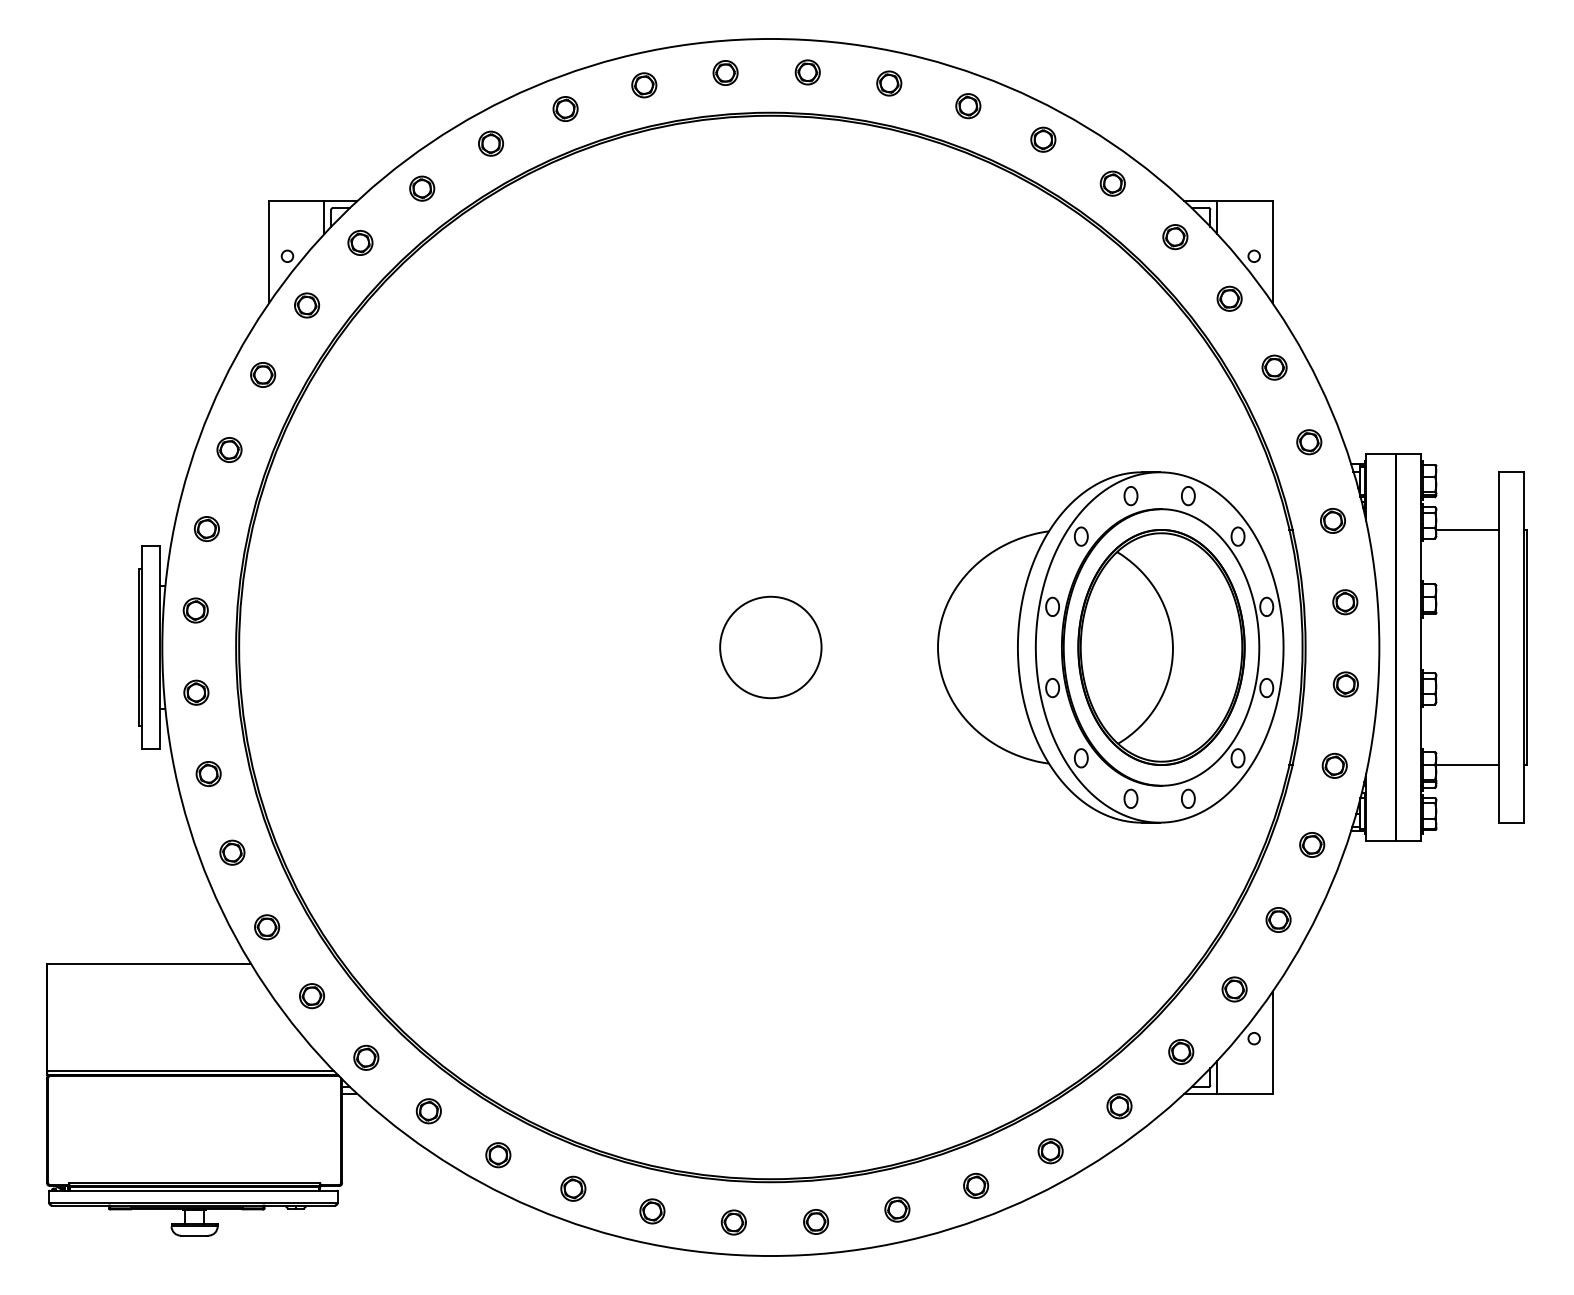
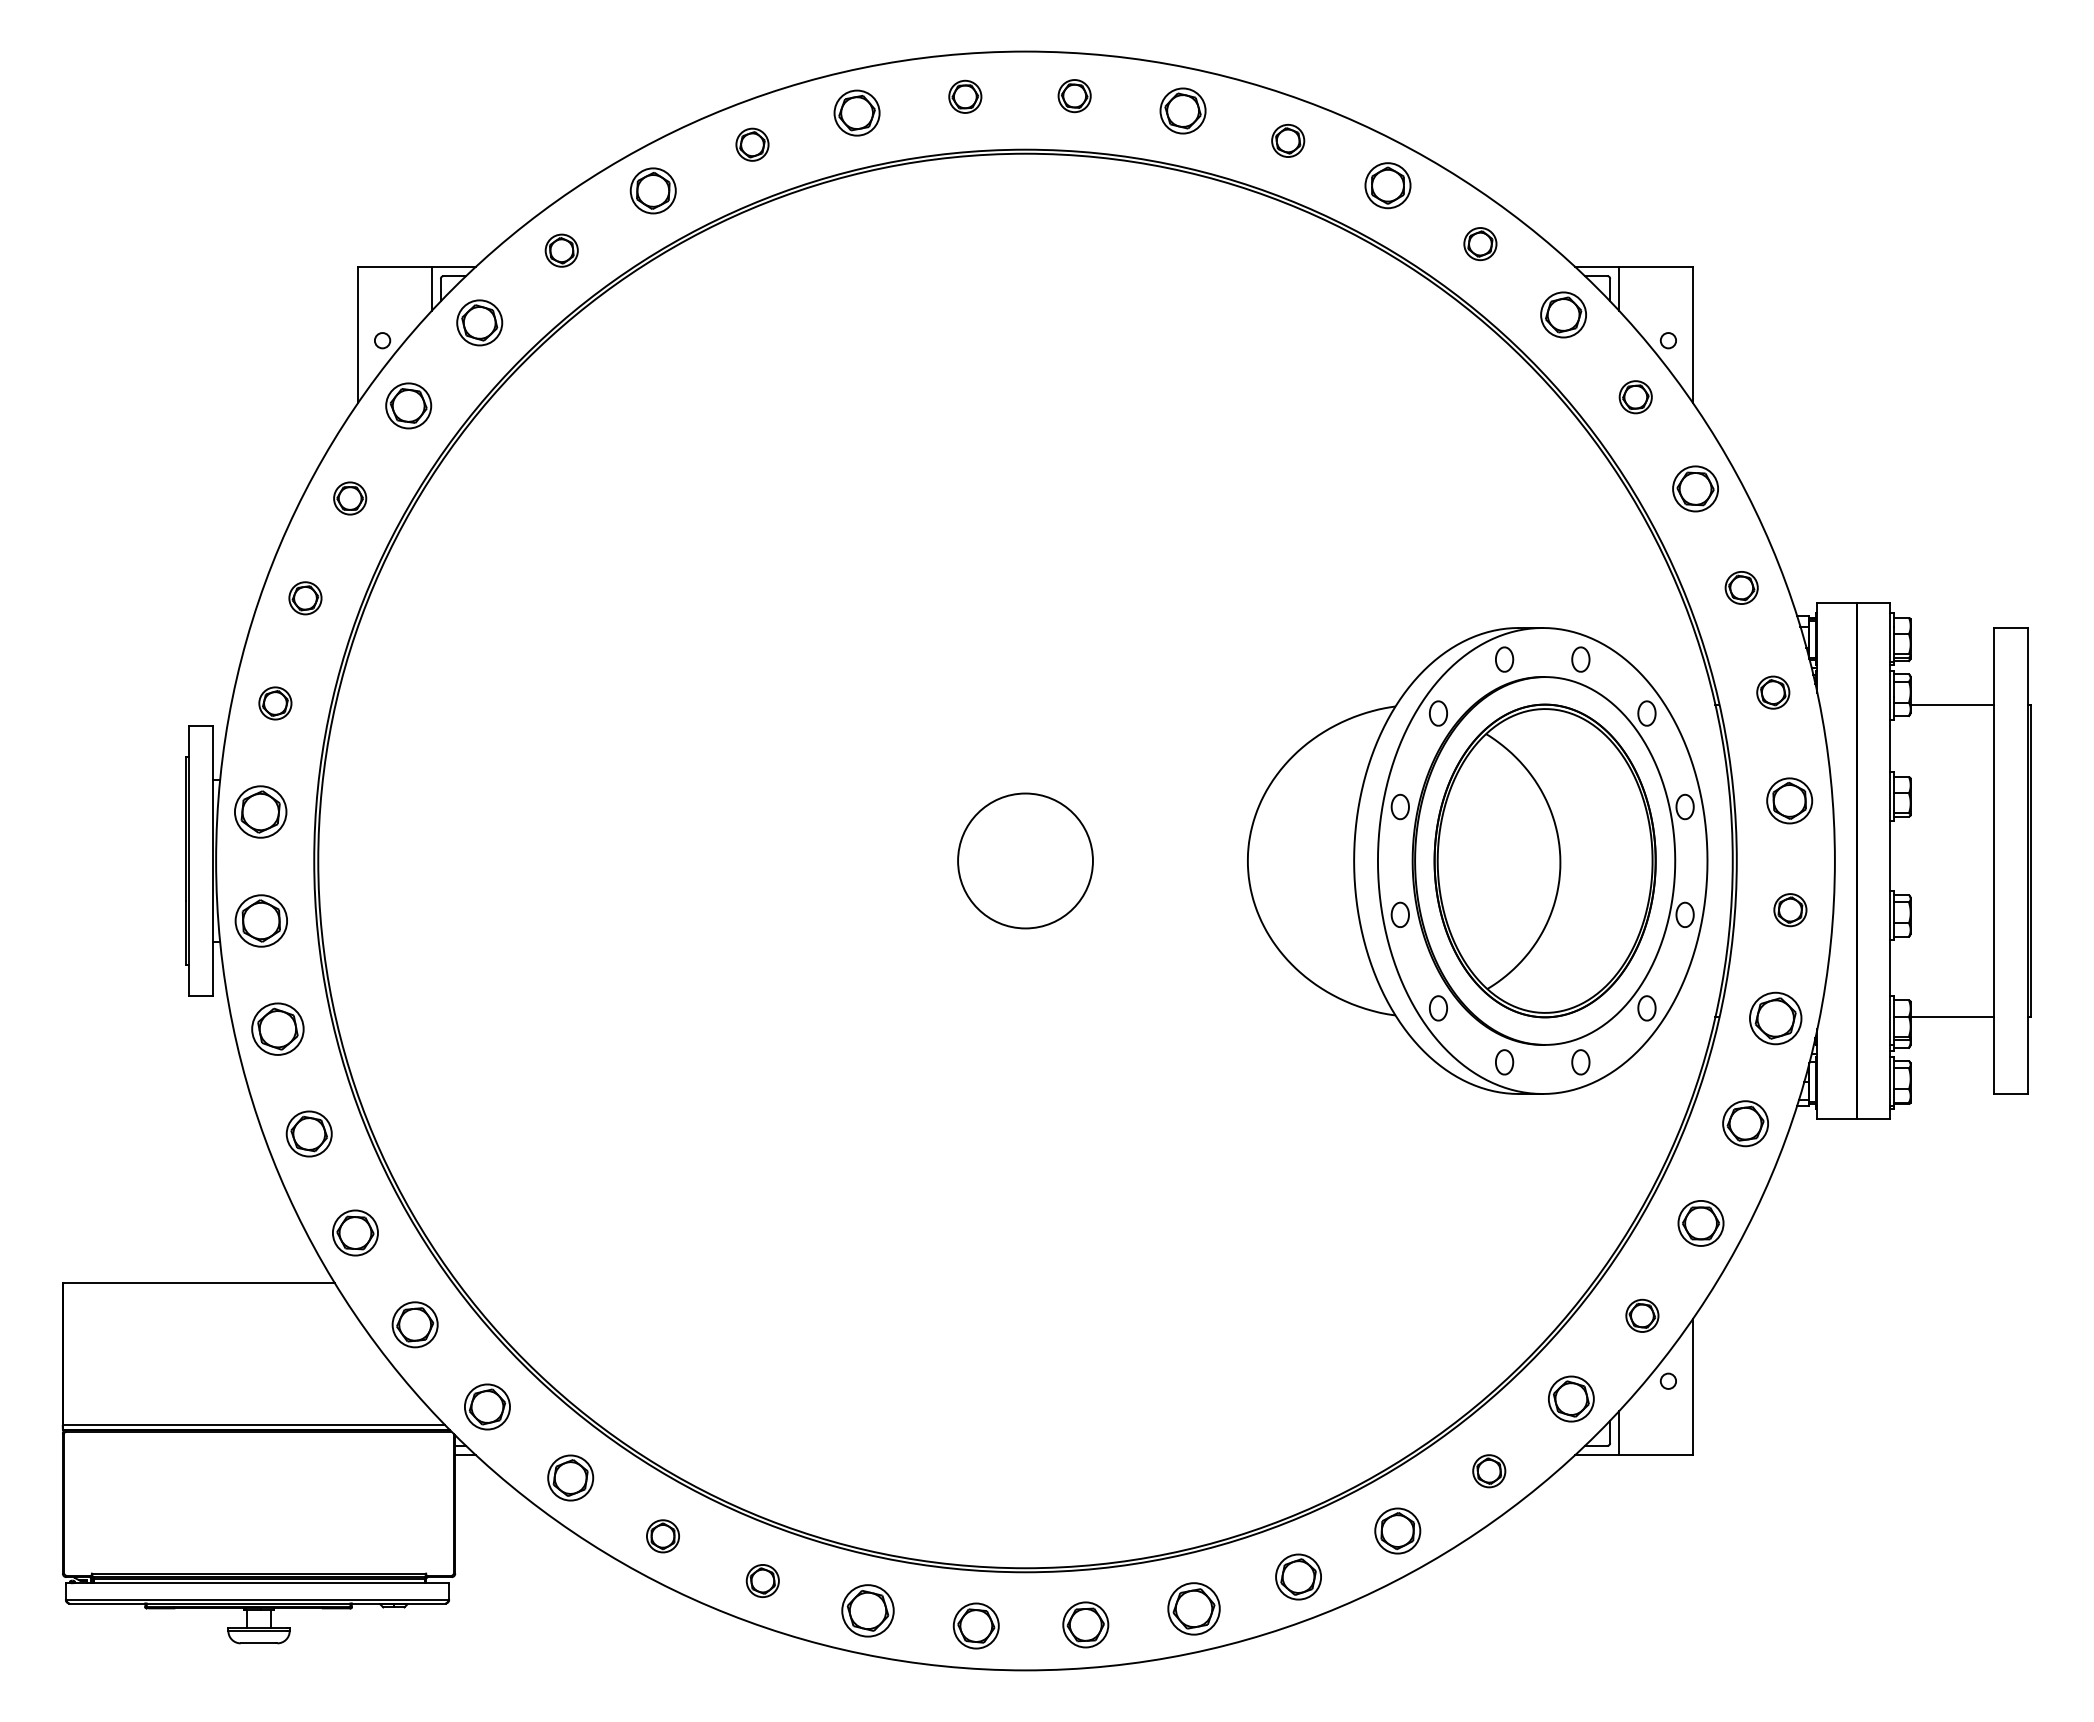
part: (888, 83) -> (1182, 110), size x1.4
part: (644, 85) -> (857, 113), size x1.4
part: (1042, 139) -> (1387, 185), size x1.4
part: (491, 143) -> (653, 190), size x1.4
part: (1175, 237) -> (1563, 315), size x1.4
part: (360, 242) -> (479, 322), size x1.4
part: (306, 305) -> (408, 406), size x1.4
part: (1274, 367) -> (1695, 488), size x1.4
part: (1345, 602) -> (1789, 800), size x1.4
part: (195, 610) -> (260, 811), size x1.6
part: (196, 692) -> (261, 921), size x1.6
part: (1334, 765) -> (1775, 1018), size x1.6
part: (208, 774) -> (277, 1029), size x1.6
part: (1312, 844) -> (1745, 1123), size x1.4
part: (232, 852) -> (309, 1133), size x1.4
part: (1278, 920) -> (1700, 1223), size x1.4
part: (267, 927) -> (355, 1233), size x1.4
part: (312, 995) -> (415, 1324), size x1.4
part: (1181, 1051) -> (1571, 1398), size x1.4
part: (366, 1057) -> (487, 1406), size x1.4
part: (428, 1110) -> (570, 1477), size x1.4
part: (1050, 1150) -> (1397, 1530), size x1.4
part: (976, 1186) -> (1298, 1577), size x1.4
part: (897, 1209) -> (1193, 1608), size x1.6
part: (652, 1211) -> (867, 1611), size x1.6
part: (733, 1222) -> (976, 1625), size x1.4
part: (815, 1222) -> (1085, 1625), size x1.4

